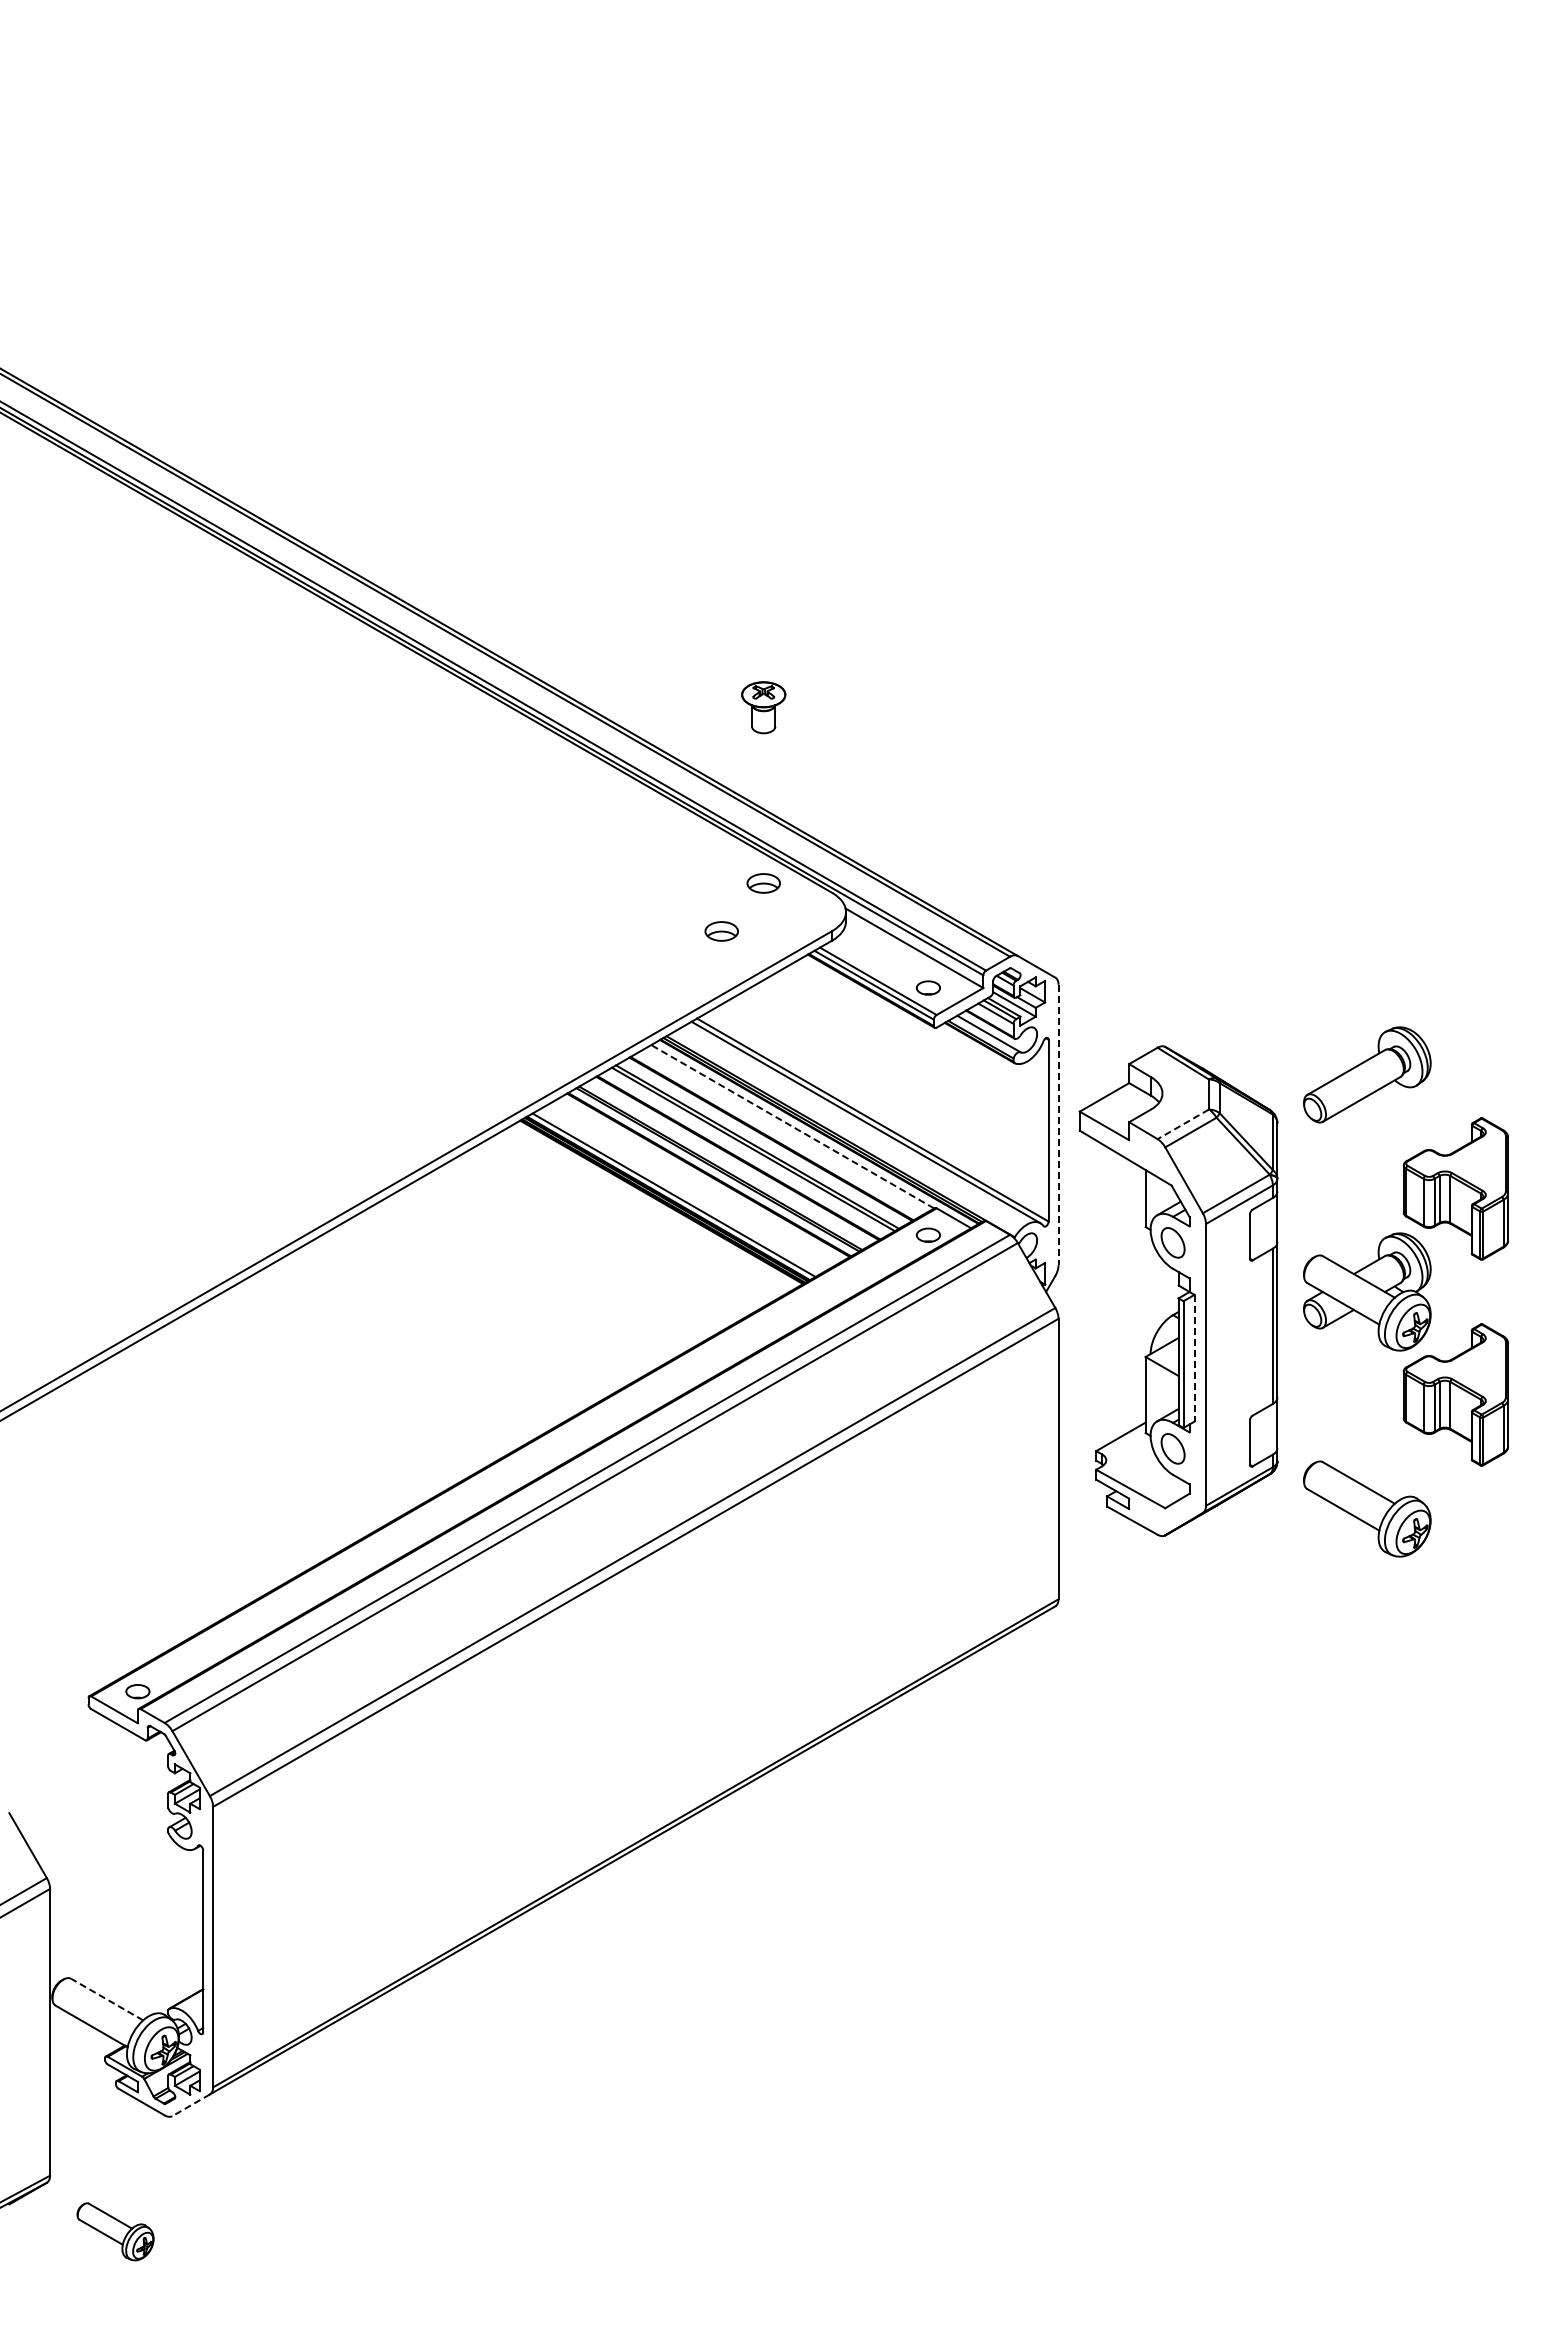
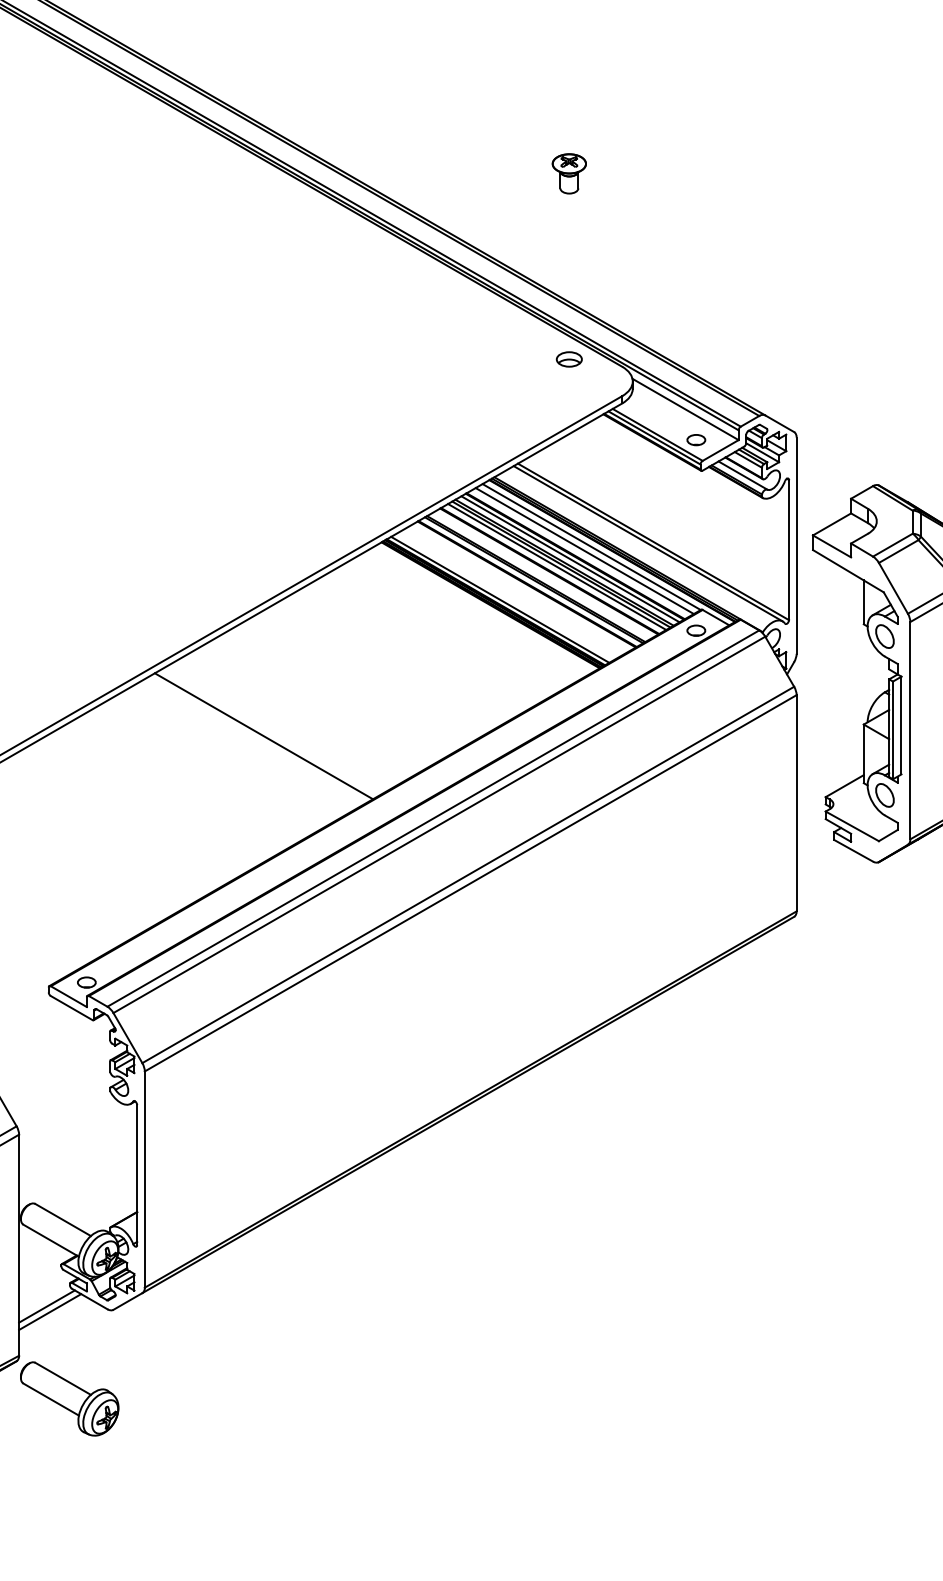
part: (763, 707) -> (569, 173), moved
part: (721, 931) -> (536, 396), removed
line: (1183, 1124) -> (892, 545), dashed -> solid
line: (1058, 1125) -> (796, 546), dashed -> solid
line: (792, 1126) -> (591, 546), dashed -> solid
line: (783, 1131) -> (584, 550), added
line: (764, 1142) -> (569, 559), added
line: (747, 1152) -> (556, 566), added
line: (1194, 1358) -> (901, 725), dashed -> solid
line: (367, 1371) -> (263, 735), added
line: (107, 1999) -> (63, 1219), dashed -> solid
line: (191, 2105) -> (128, 1301), dashed -> solid
line: (86, 2111) -> (47, 1306), added
line: (90, 2118) -> (50, 1311), added
part: (115, 2231) -> (69, 1398), size x1.67

